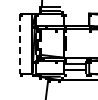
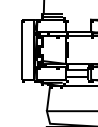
line: (19, 43) -> (21, 49), dashed -> solid

